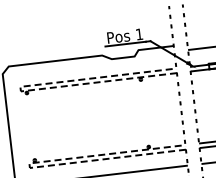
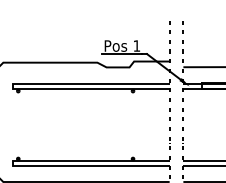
line: (20, 89) -> (12, 86), dashed -> solid
line: (29, 165) -> (12, 163), dashed -> solid

